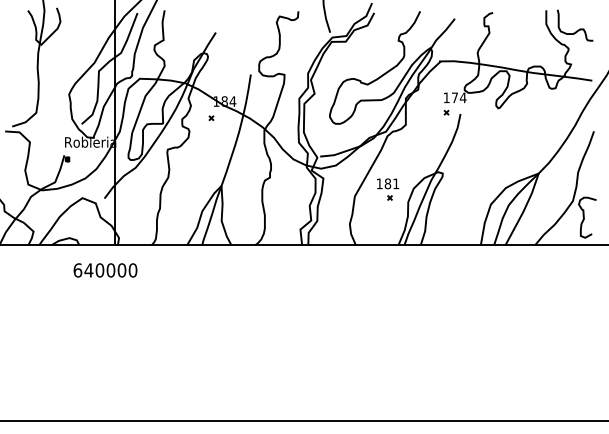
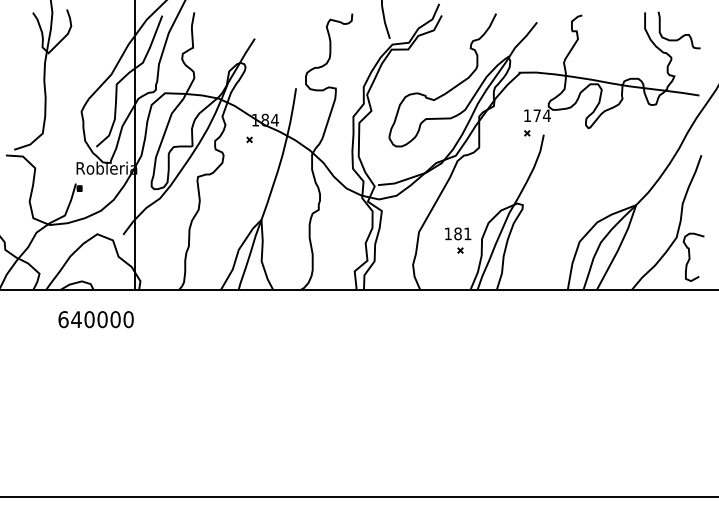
part: (388, 189) -> (458, 240), moved
text: (105, 270) -> (96, 319), moved

